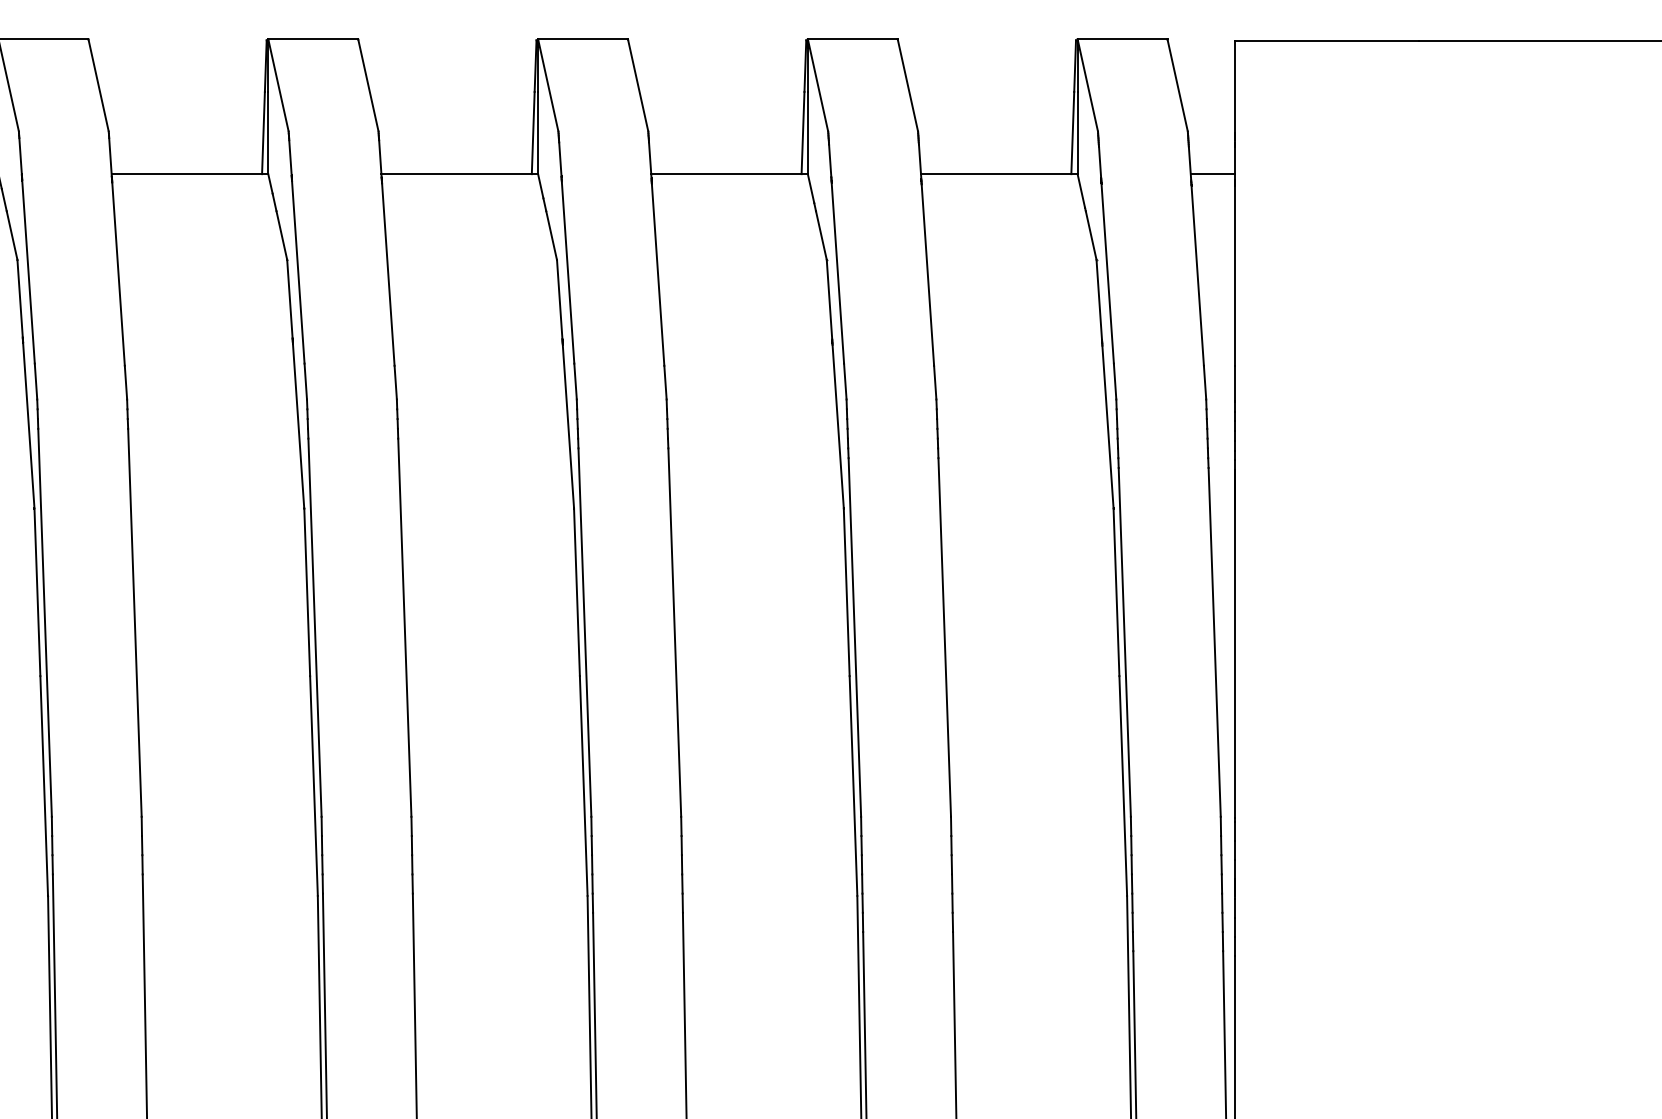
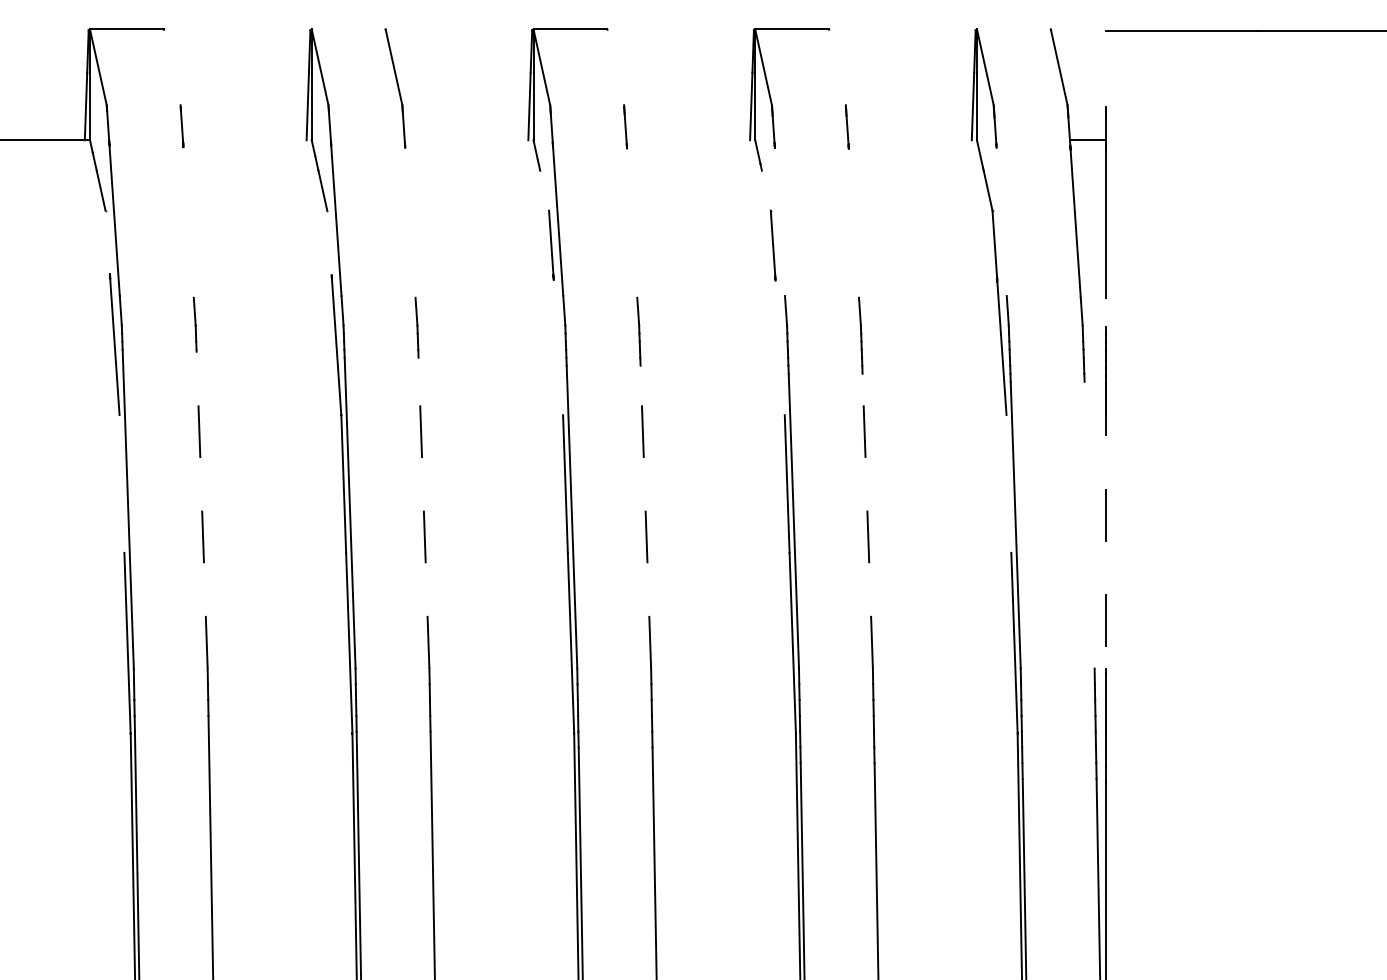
line: (313, 39) -> (348, 29), removed
line: (1122, 39) -> (1013, 29), removed
line: (98, 85) -> (172, 67), removed
line: (637, 85) -> (615, 67), removed
line: (907, 85) -> (837, 67), removed
line: (1235, 86) -> (1106, 68), removed
line: (190, 174) -> (247, 140), removed
line: (459, 174) -> (468, 140), removed
line: (729, 174) -> (690, 140), removed
line: (999, 174) -> (912, 140), removed
line: (551, 235) -> (544, 190), removed
line: (820, 235) -> (765, 190), removed
line: (837, 272) -> (779, 221), removed
line: (118, 274) -> (188, 222), removed
line: (388, 274) -> (410, 222), removed
line: (658, 274) -> (632, 222), removed
line: (1107, 274) -> (1001, 222), removed
line: (927, 275) -> (853, 223), removed
line: (19, 298) -> (107, 242), removed
line: (289, 298) -> (329, 242), removed
line: (1235, 383) -> (1106, 312), removed
line: (568, 426) -> (558, 347), removed
line: (837, 426) -> (779, 347), removed
line: (36, 591) -> (121, 483), removed
line: (1115, 591) -> (1008, 483), removed
line: (135, 623) -> (202, 509), solid -> dashed
line: (404, 628) -> (423, 513), solid -> dashed
line: (674, 633) -> (645, 517), solid -> dashed
line: (944, 636) -> (867, 520), solid -> dashed
line: (1214, 641) -> (1089, 524), removed
line: (1235, 644) -> (1106, 526), solid -> dashed

